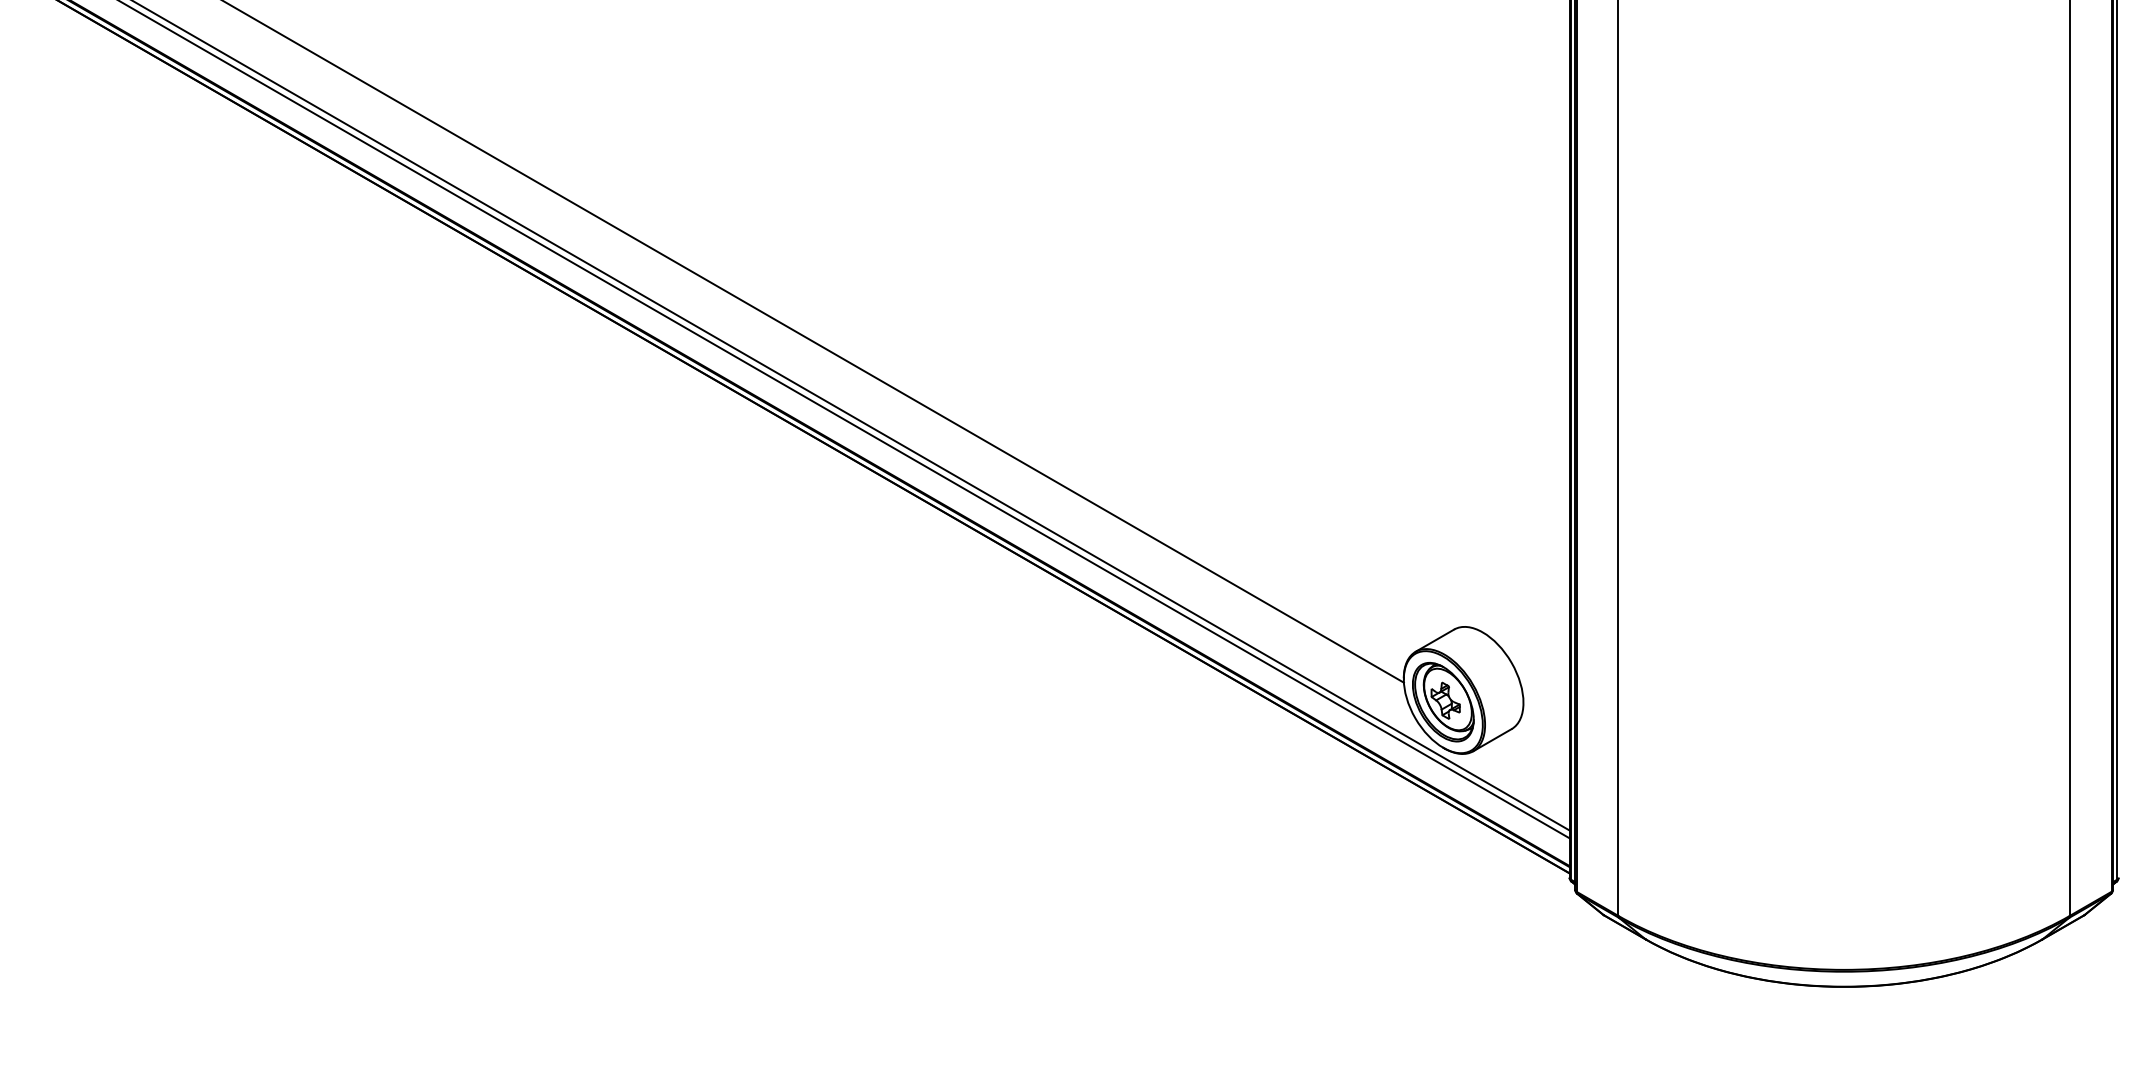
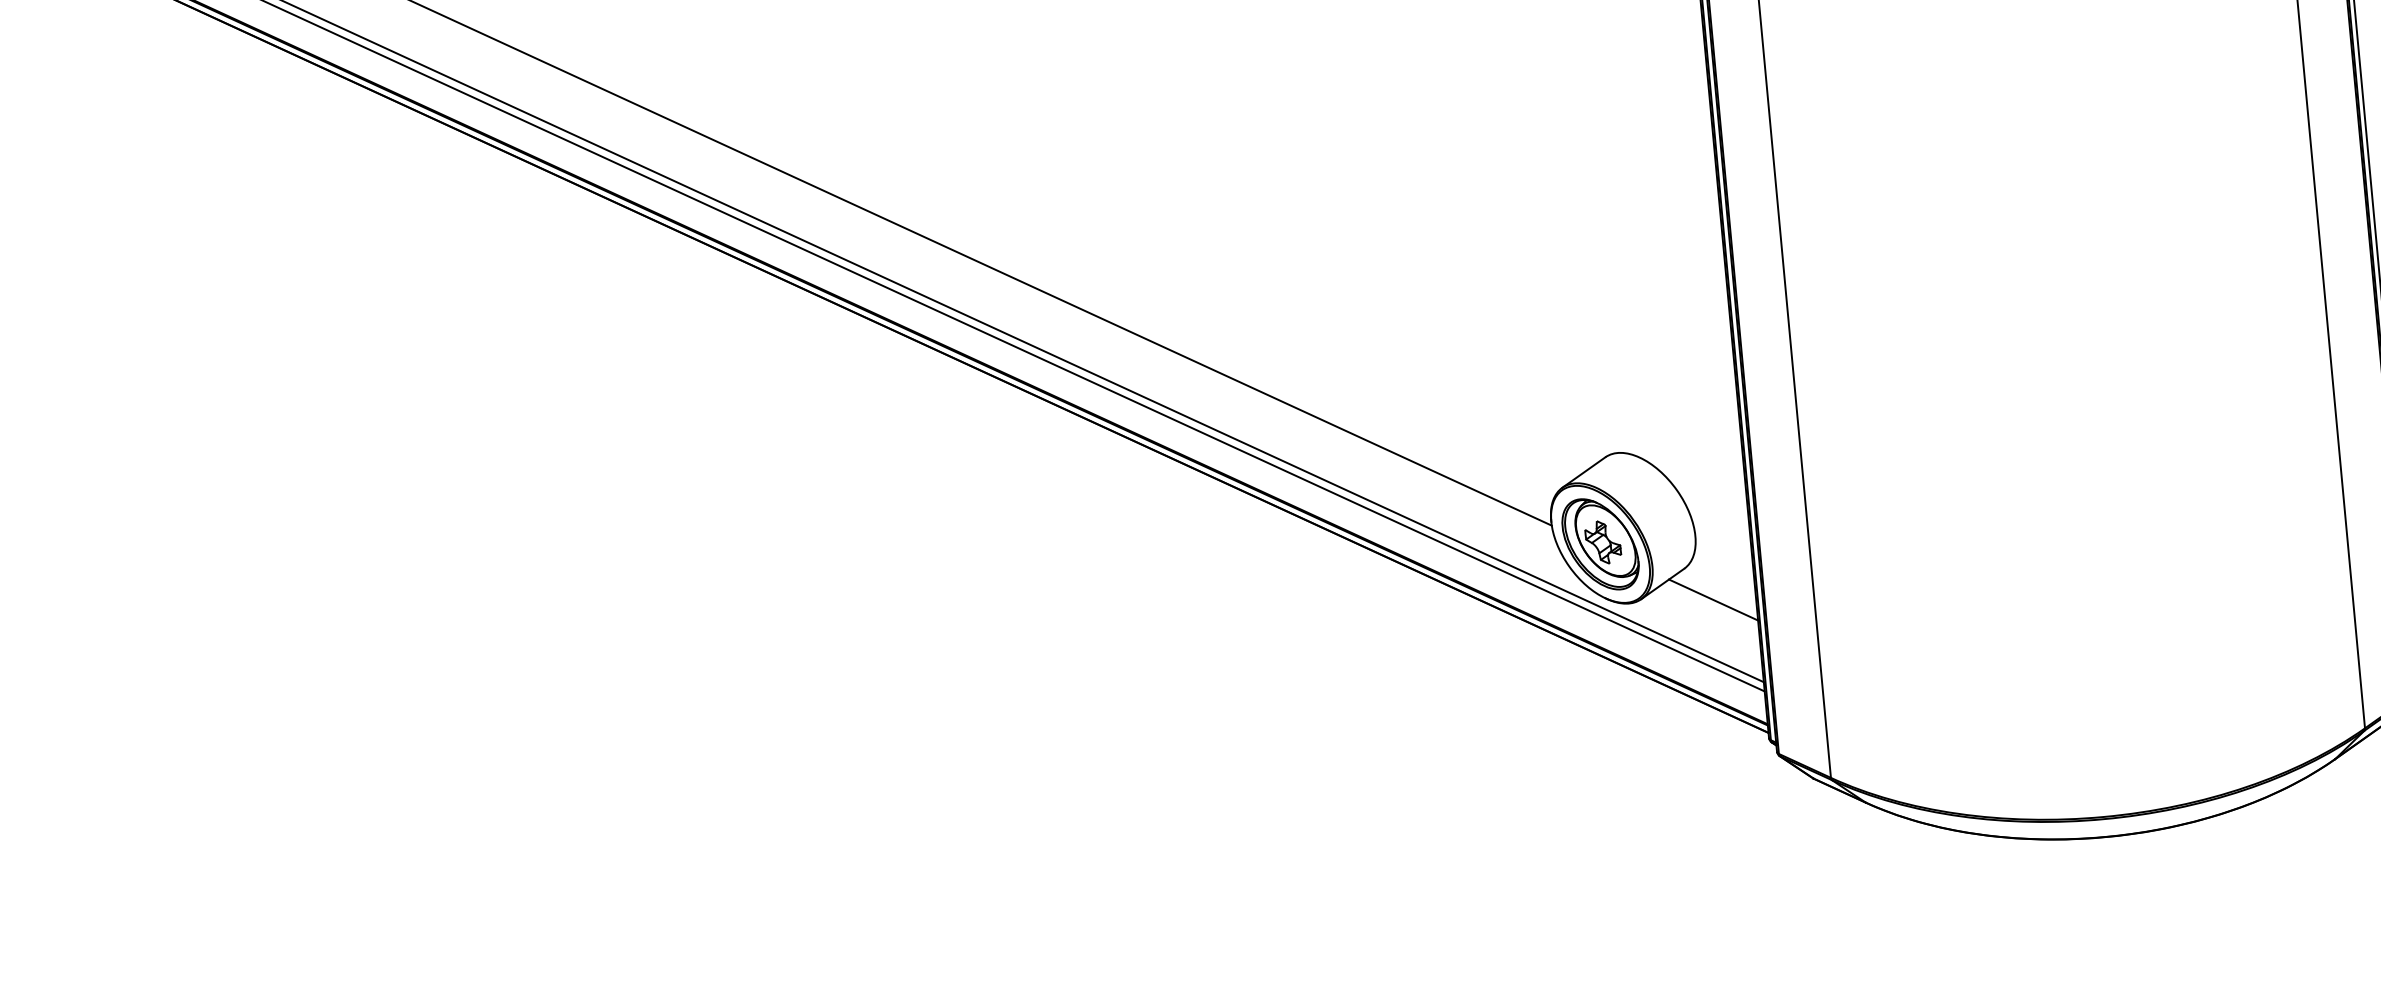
line: (1533, 757) -> (1713, 599), added

